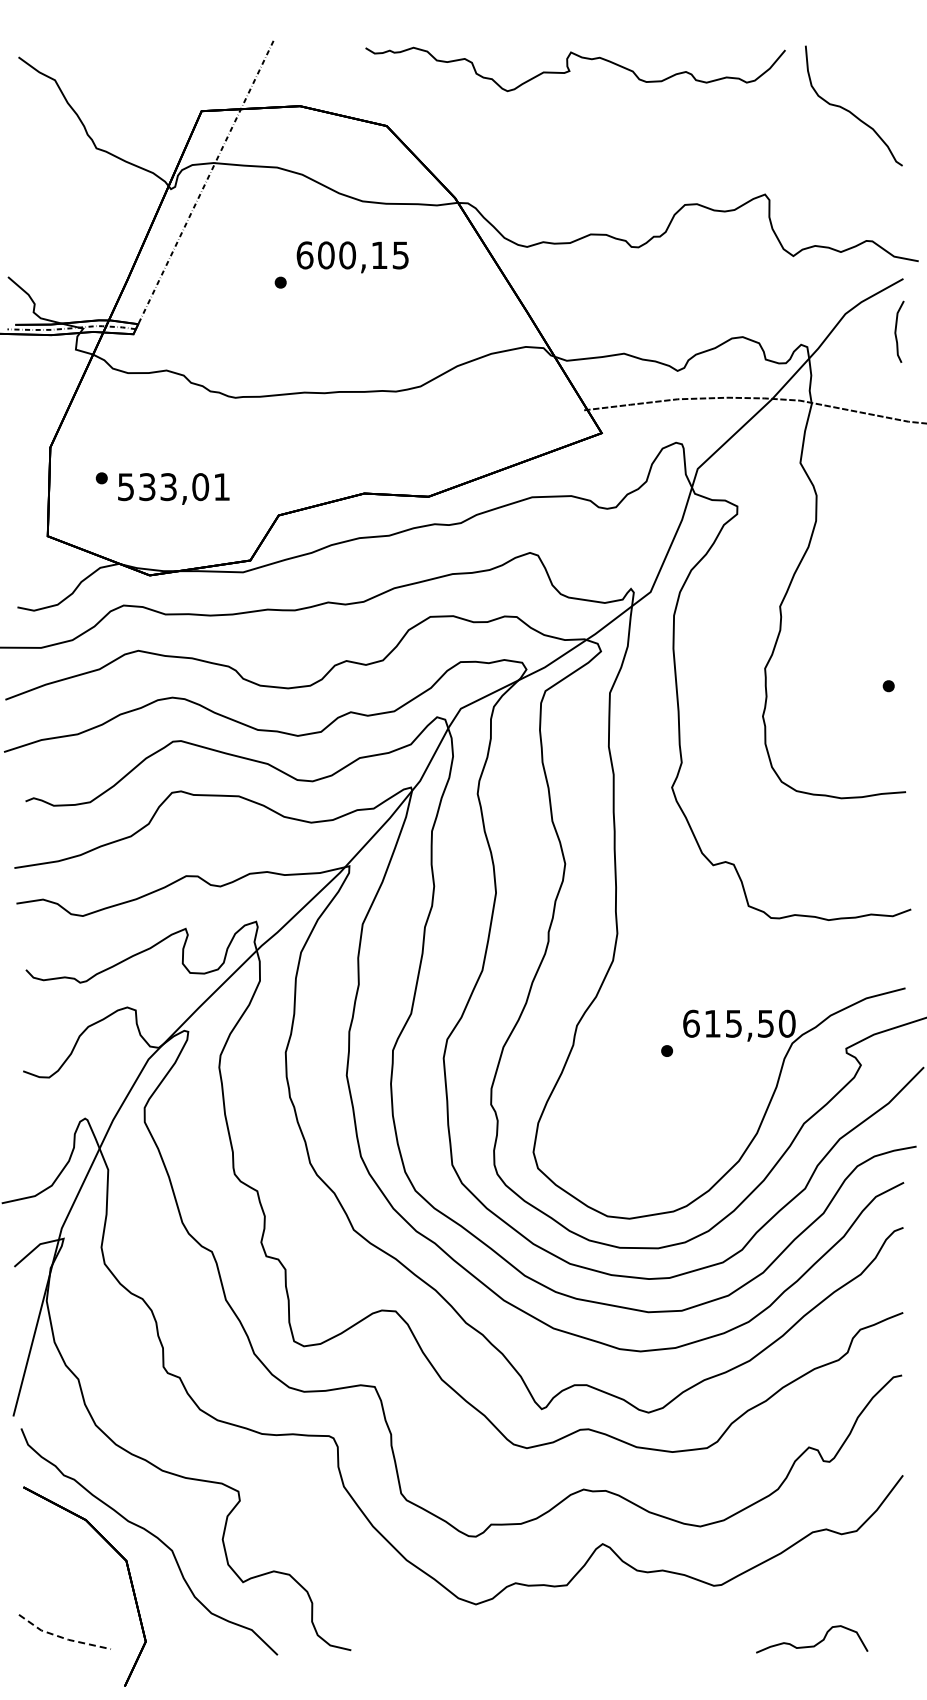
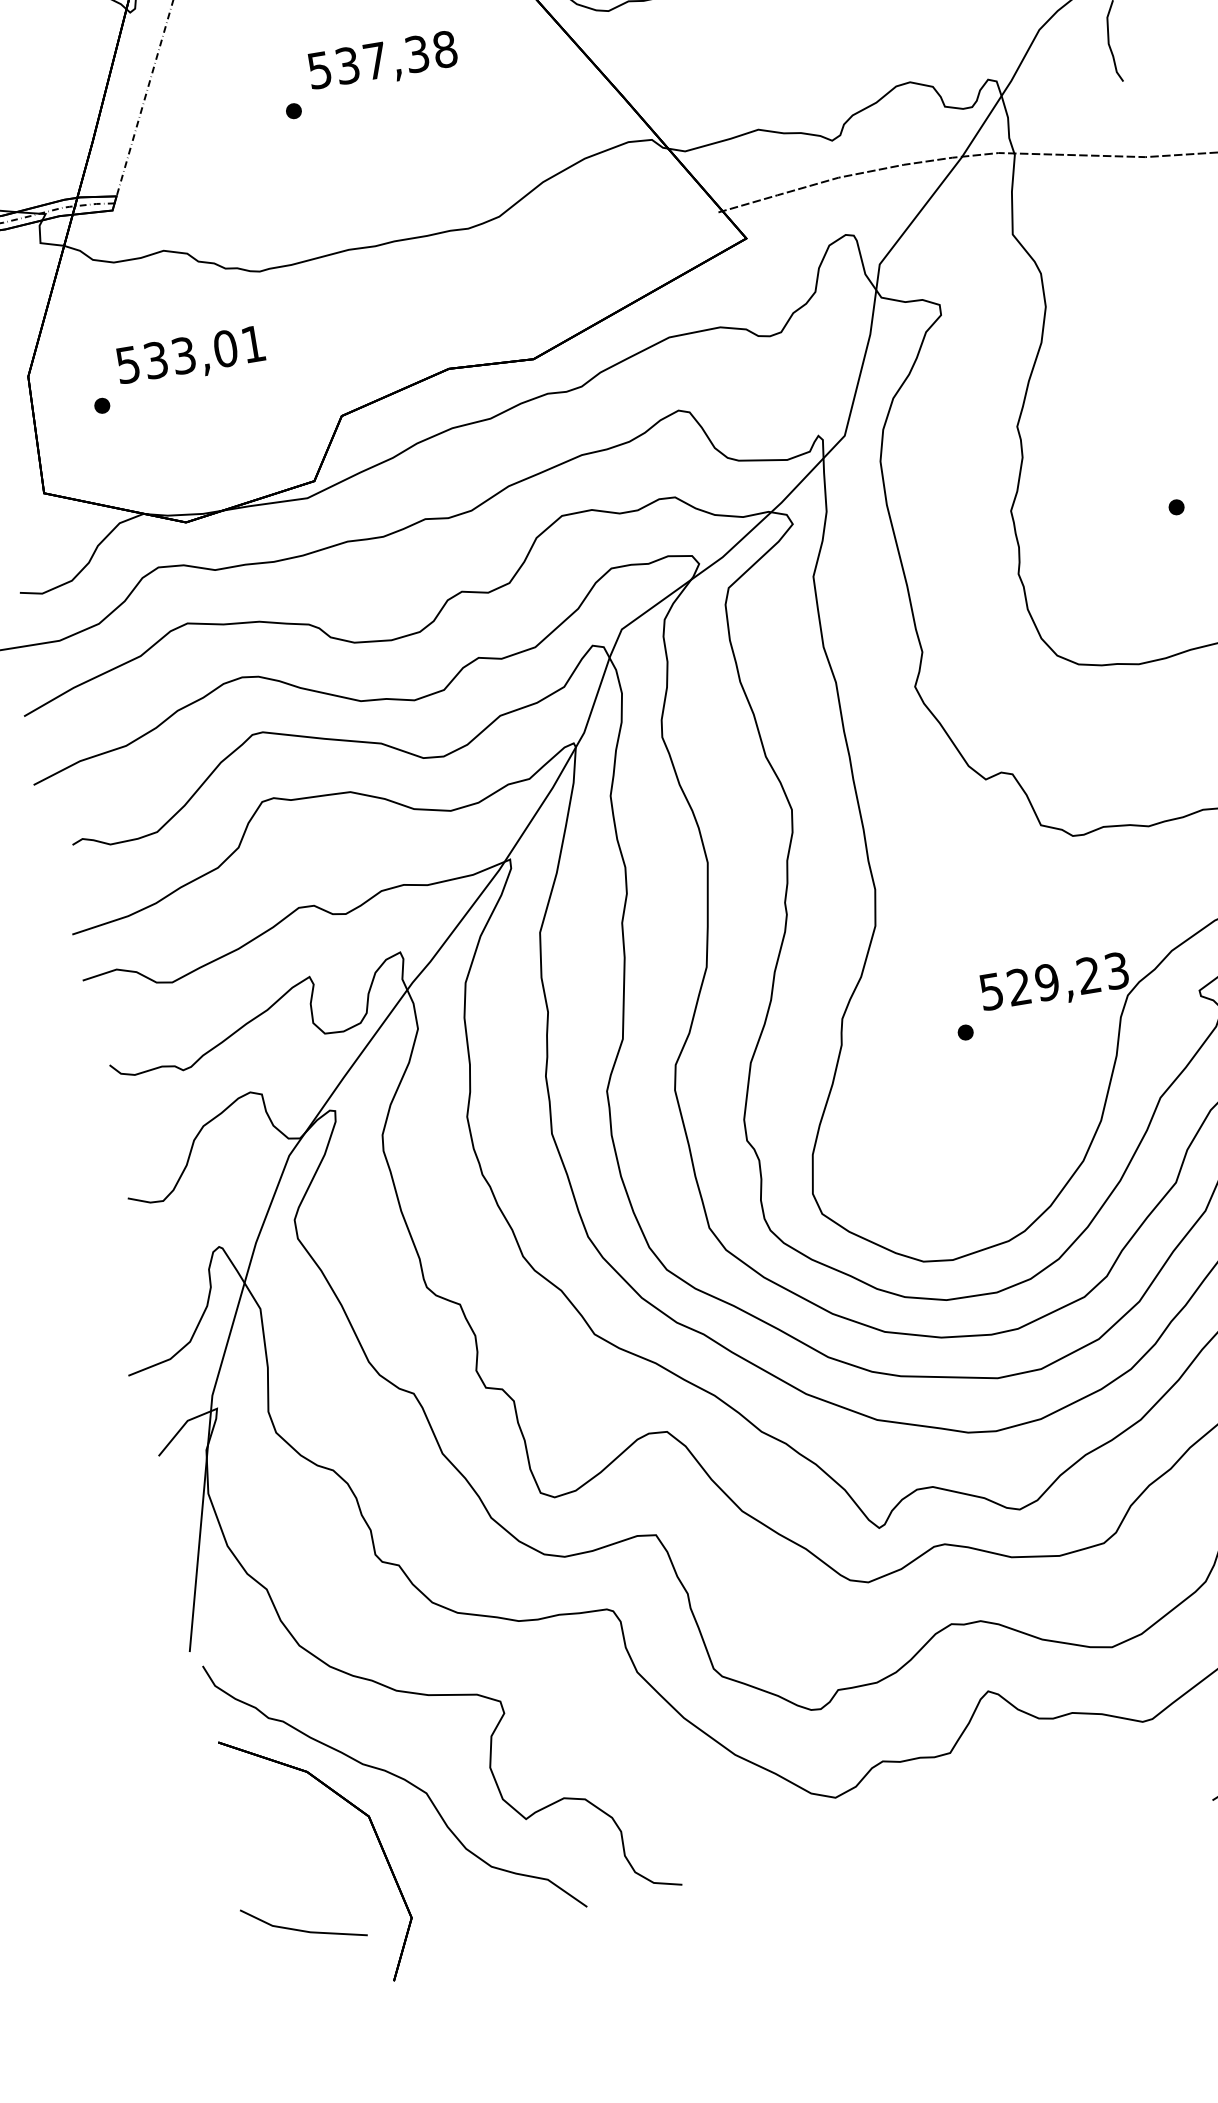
text: (352, 255) -> (381, 60), 600,15 -> 537,38
text: (173, 488) -> (190, 356), moved
text: (739, 1023) -> (1054, 980), 615,50 -> 529,23
line: (62, 1637) -> (301, 1930), dashed -> solid

